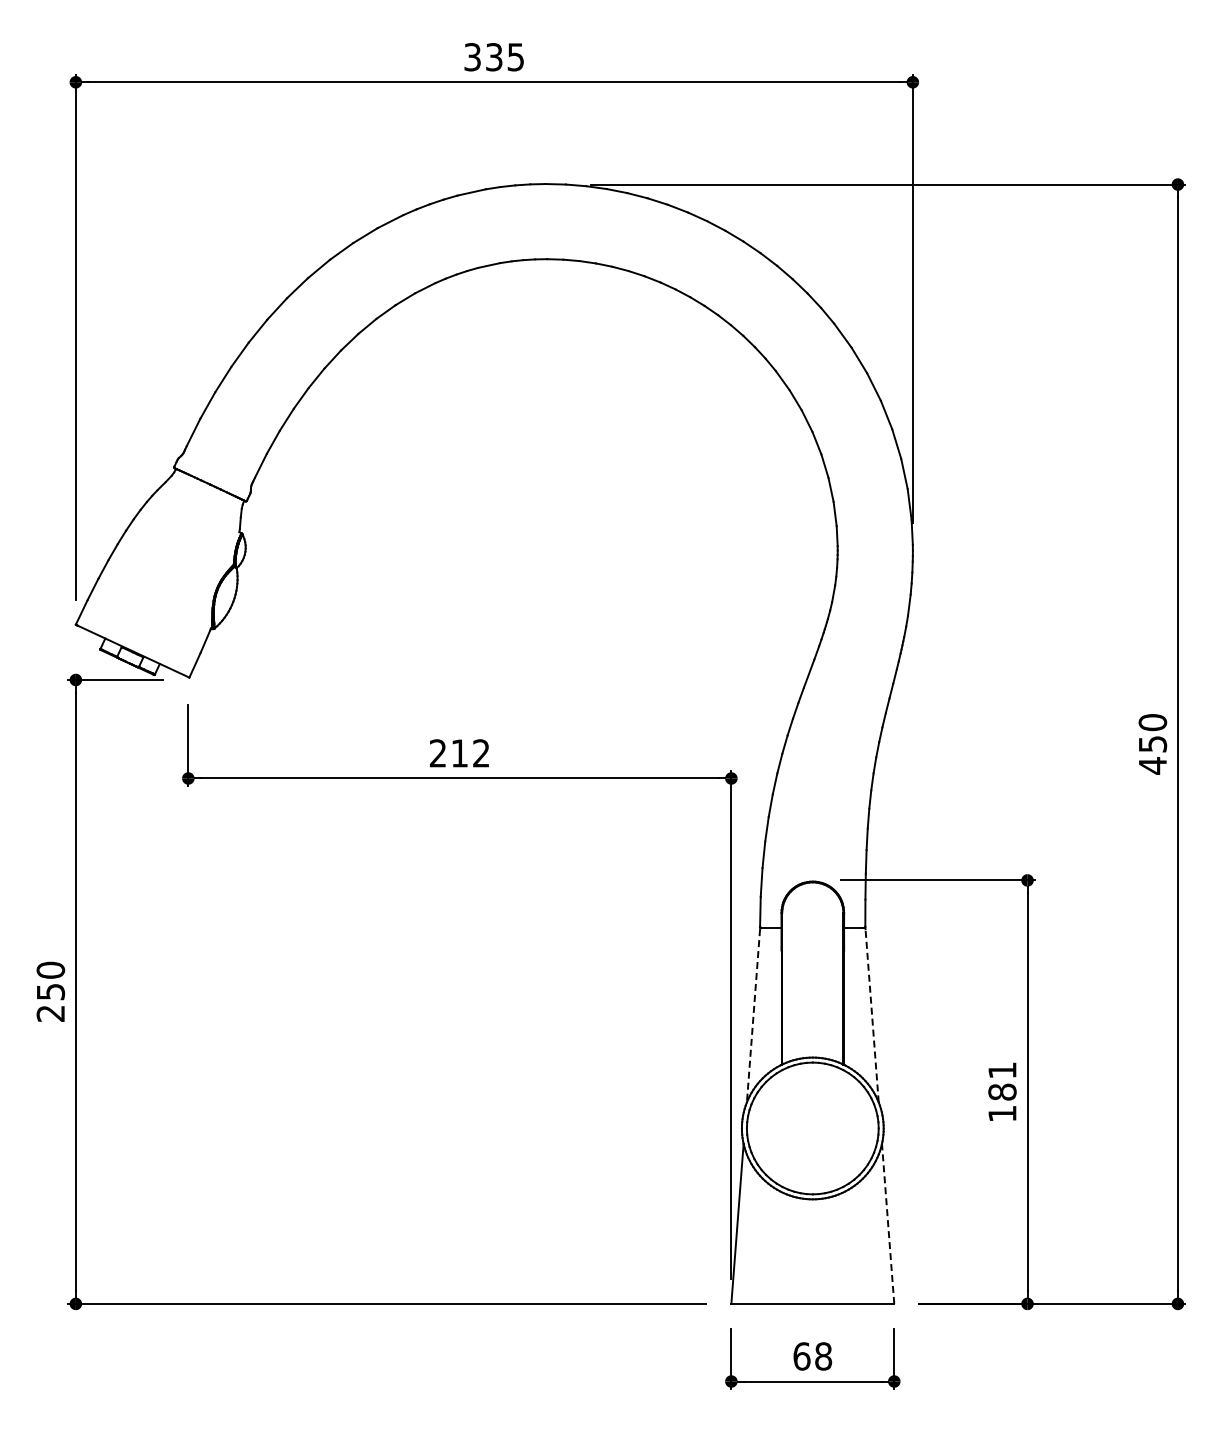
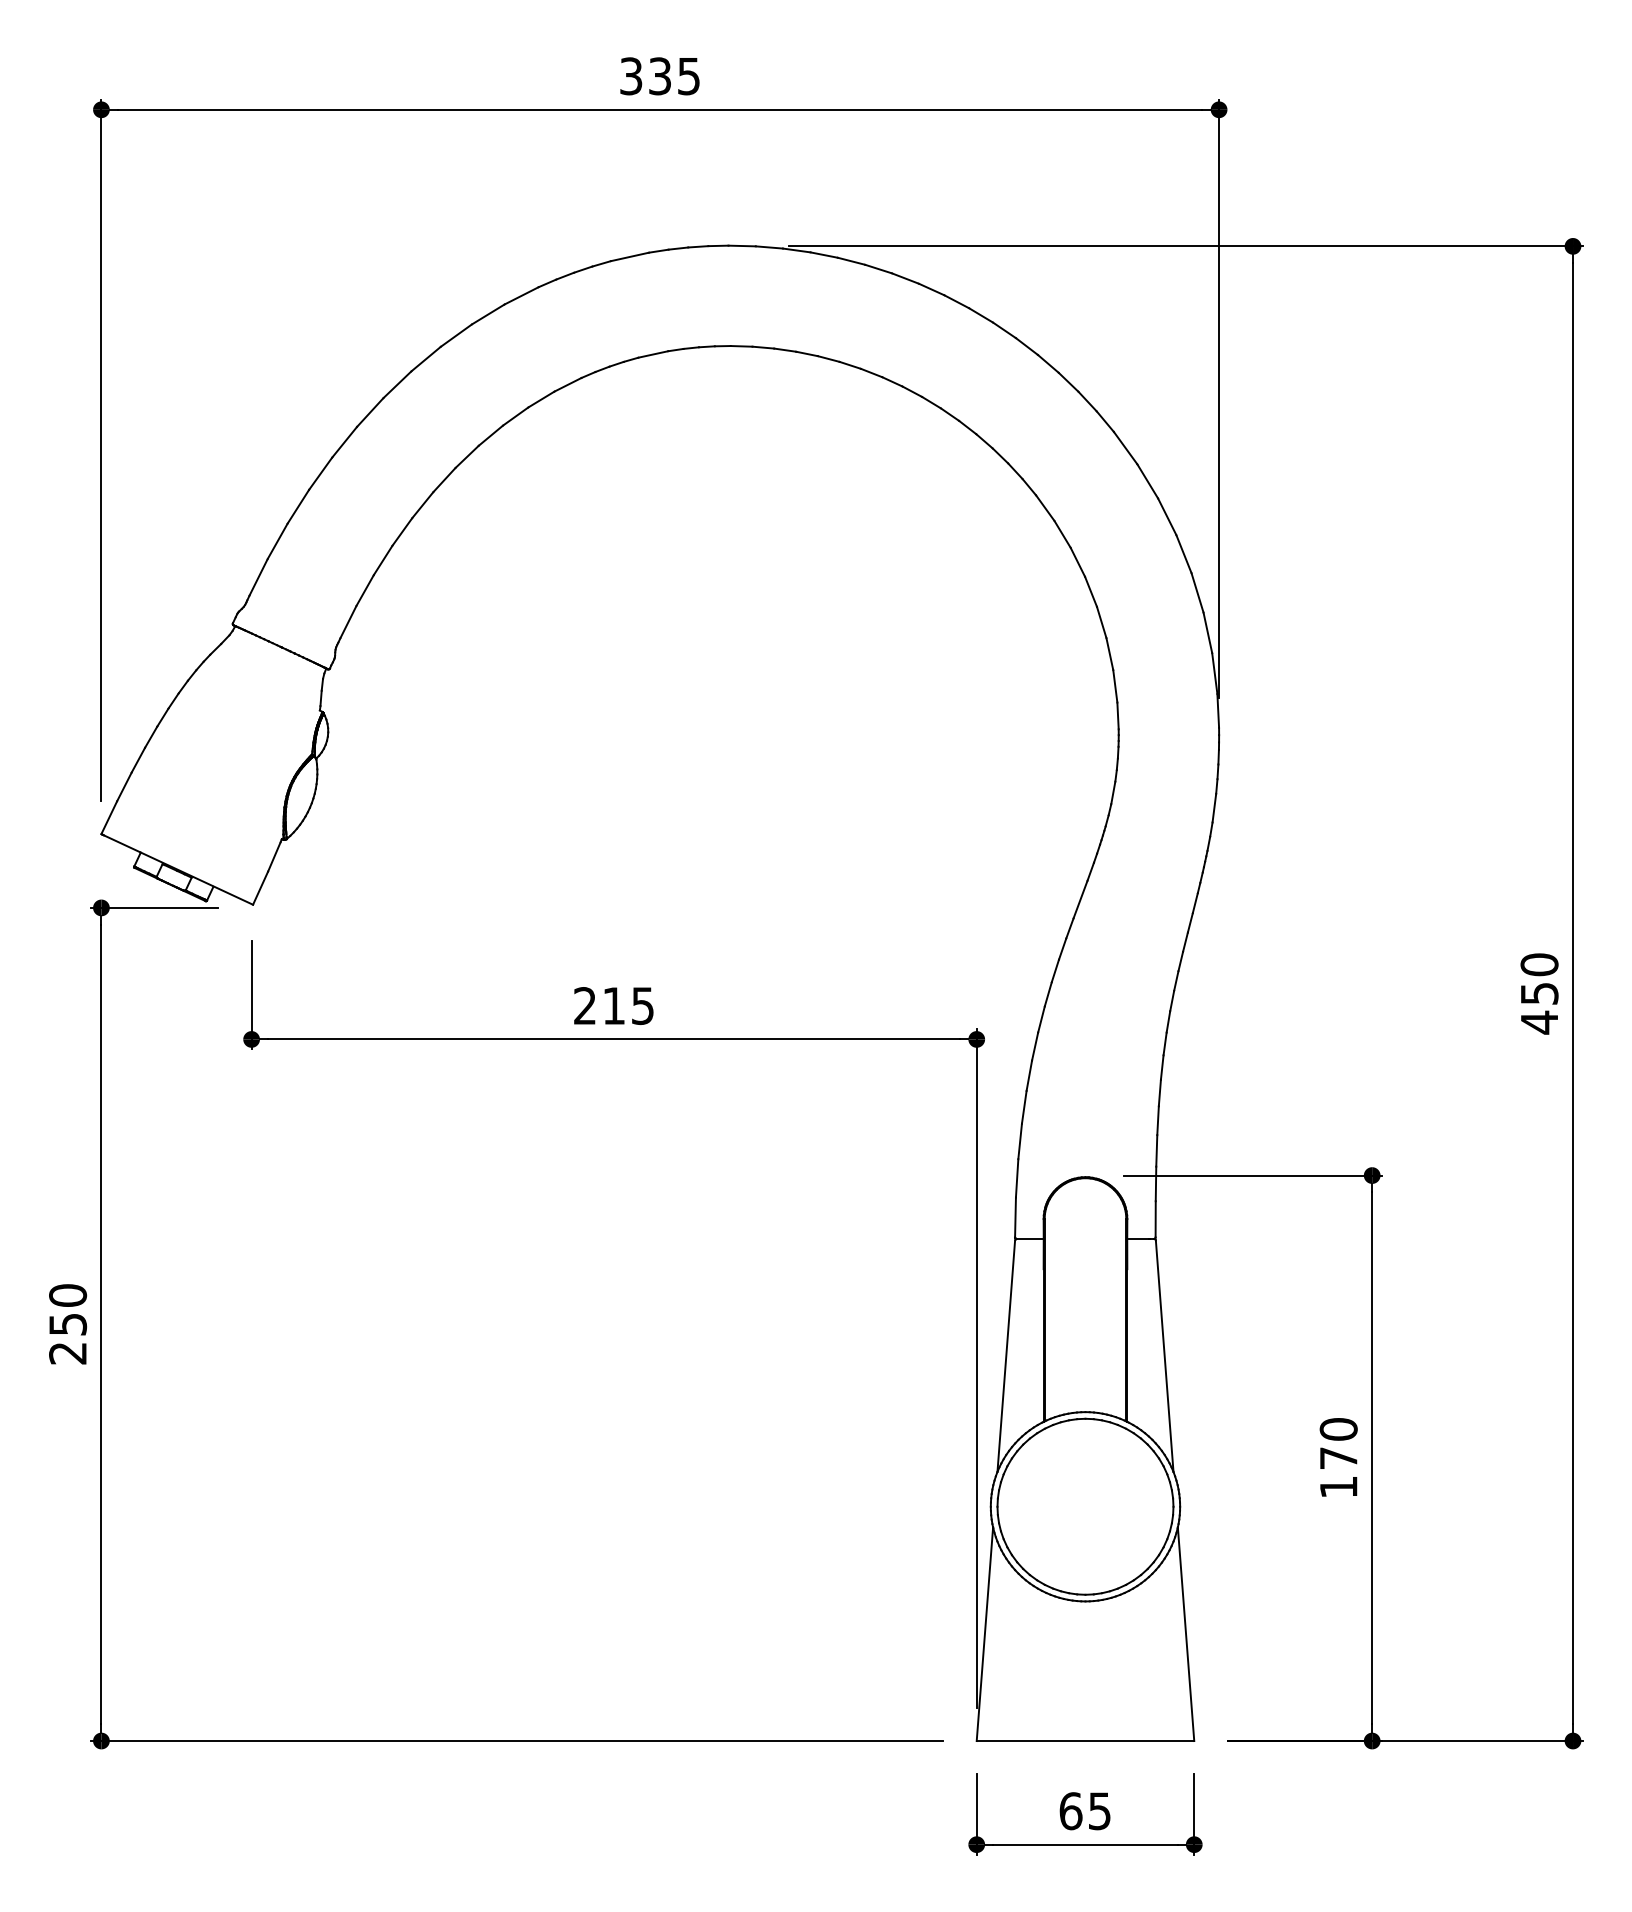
text: (481, 753) -> (643, 1006), 212 -> 215
line: (753, 1015) -> (1006, 1355), dashed -> solid
line: (872, 1015) -> (1165, 1355), dashed -> solid
text: (1002, 1081) -> (1338, 1444), 181 -> 170
line: (888, 1223) -> (1186, 1633), dashed -> solid
text: (823, 1356) -> (1099, 1811), 68 -> 65

